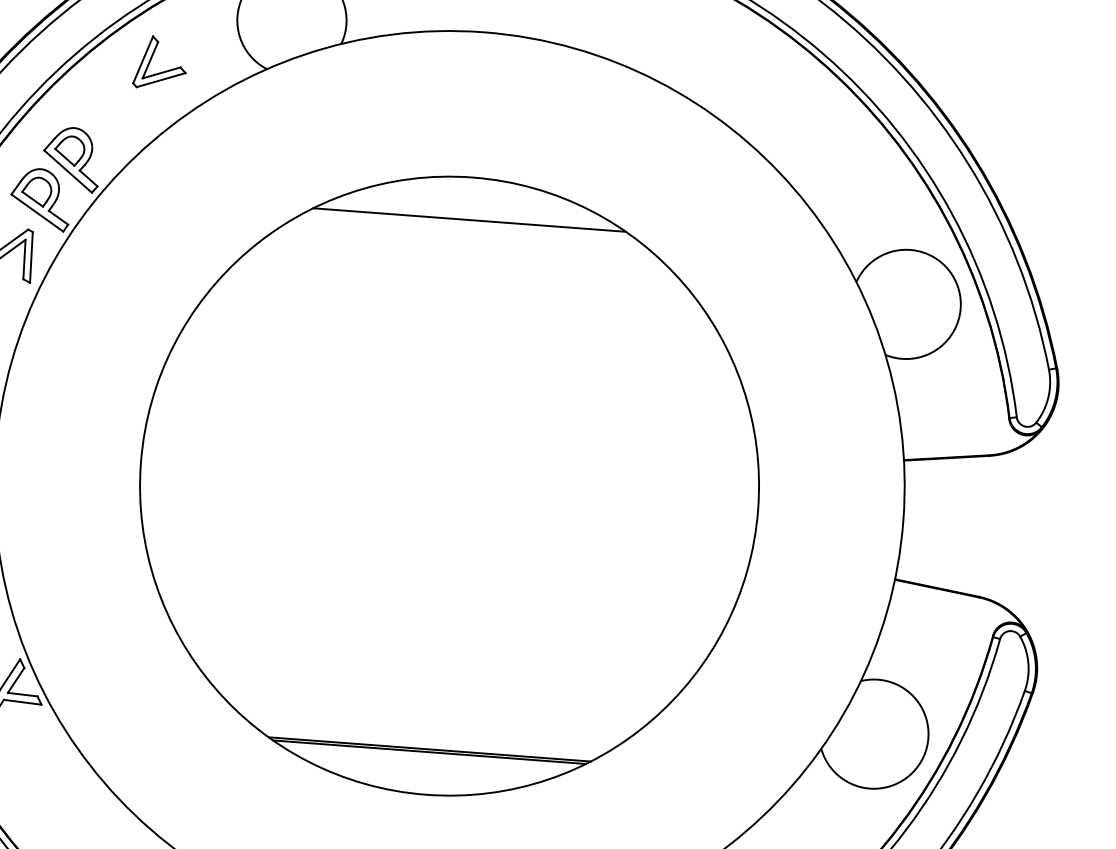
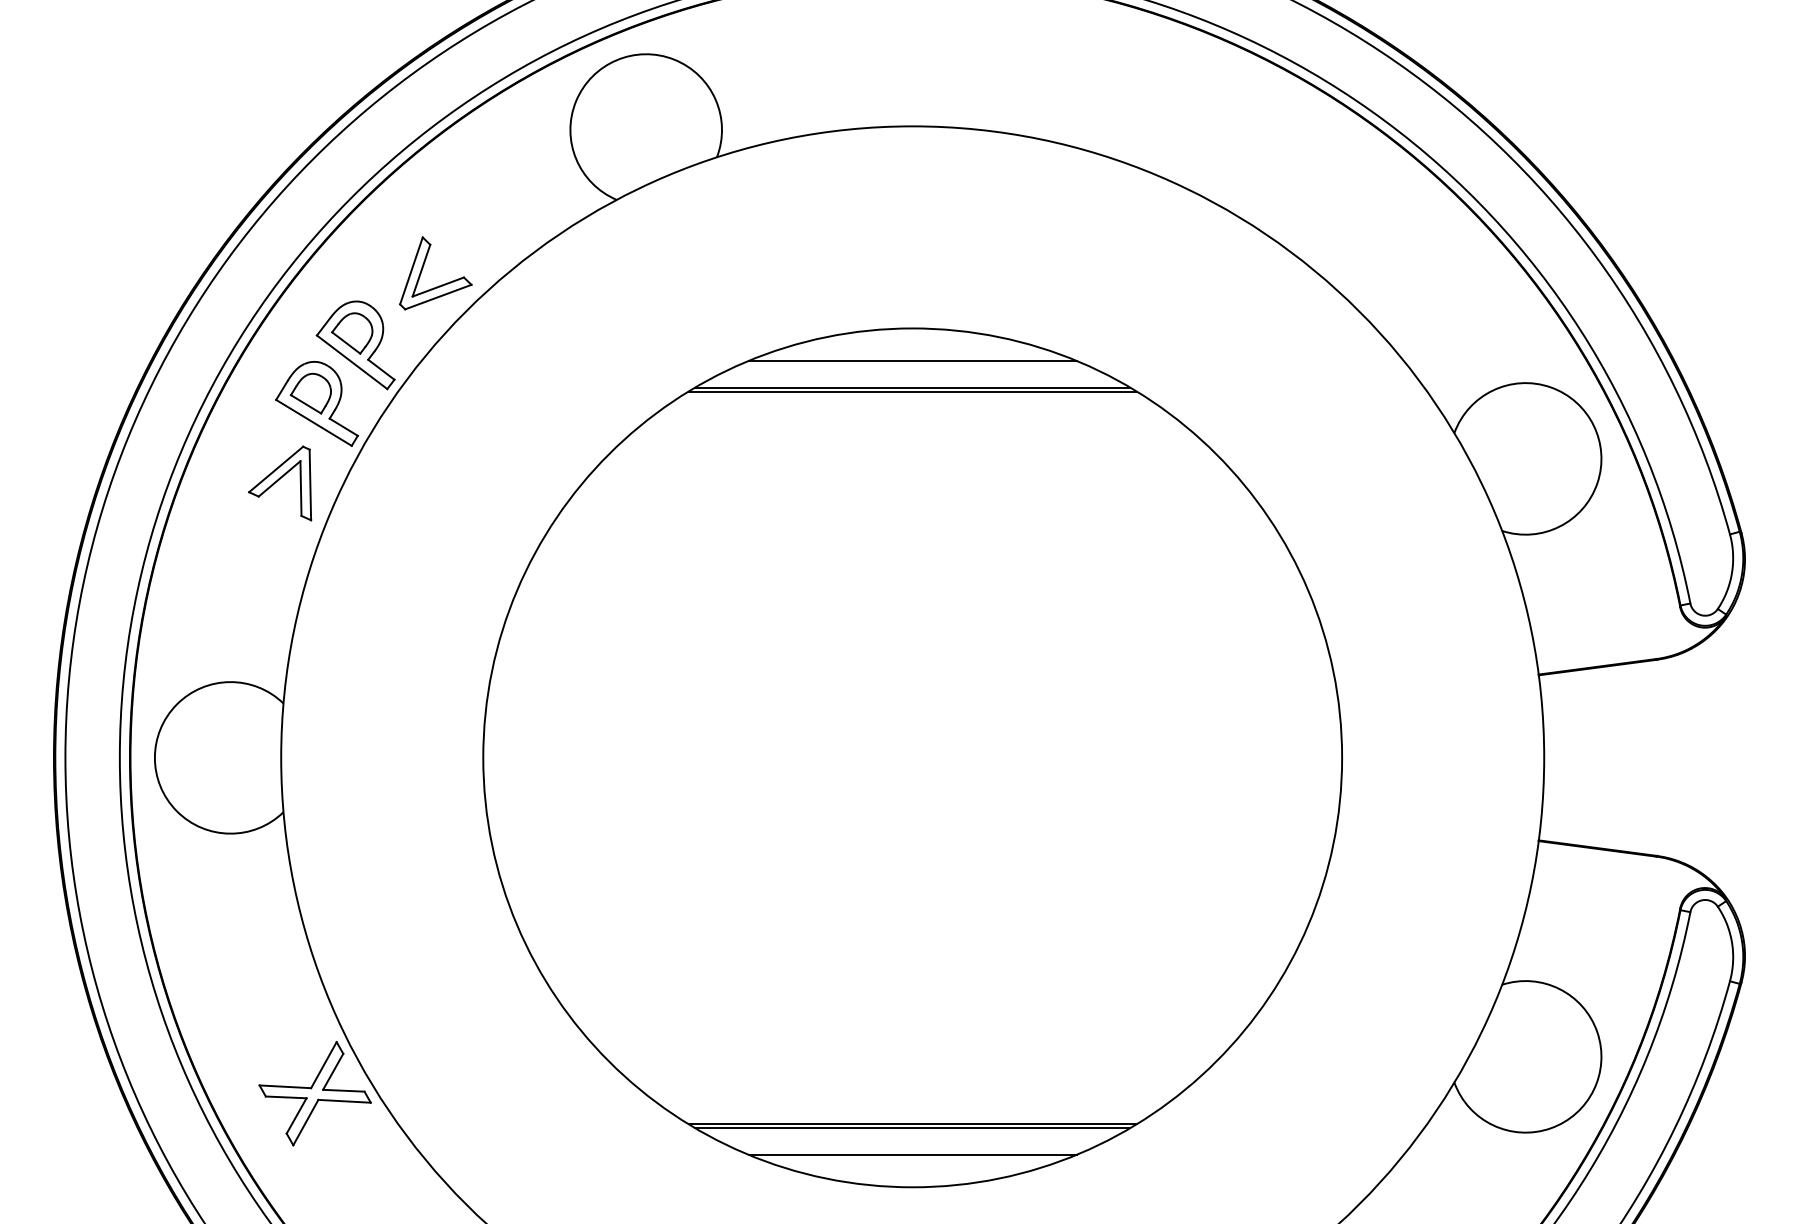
part: (164, 71) -> (441, 284), moved
line: (470, 201) -> (912, 361), added
line: (469, 222) -> (912, 391), added
line: (427, 771) -> (912, 1154), added

